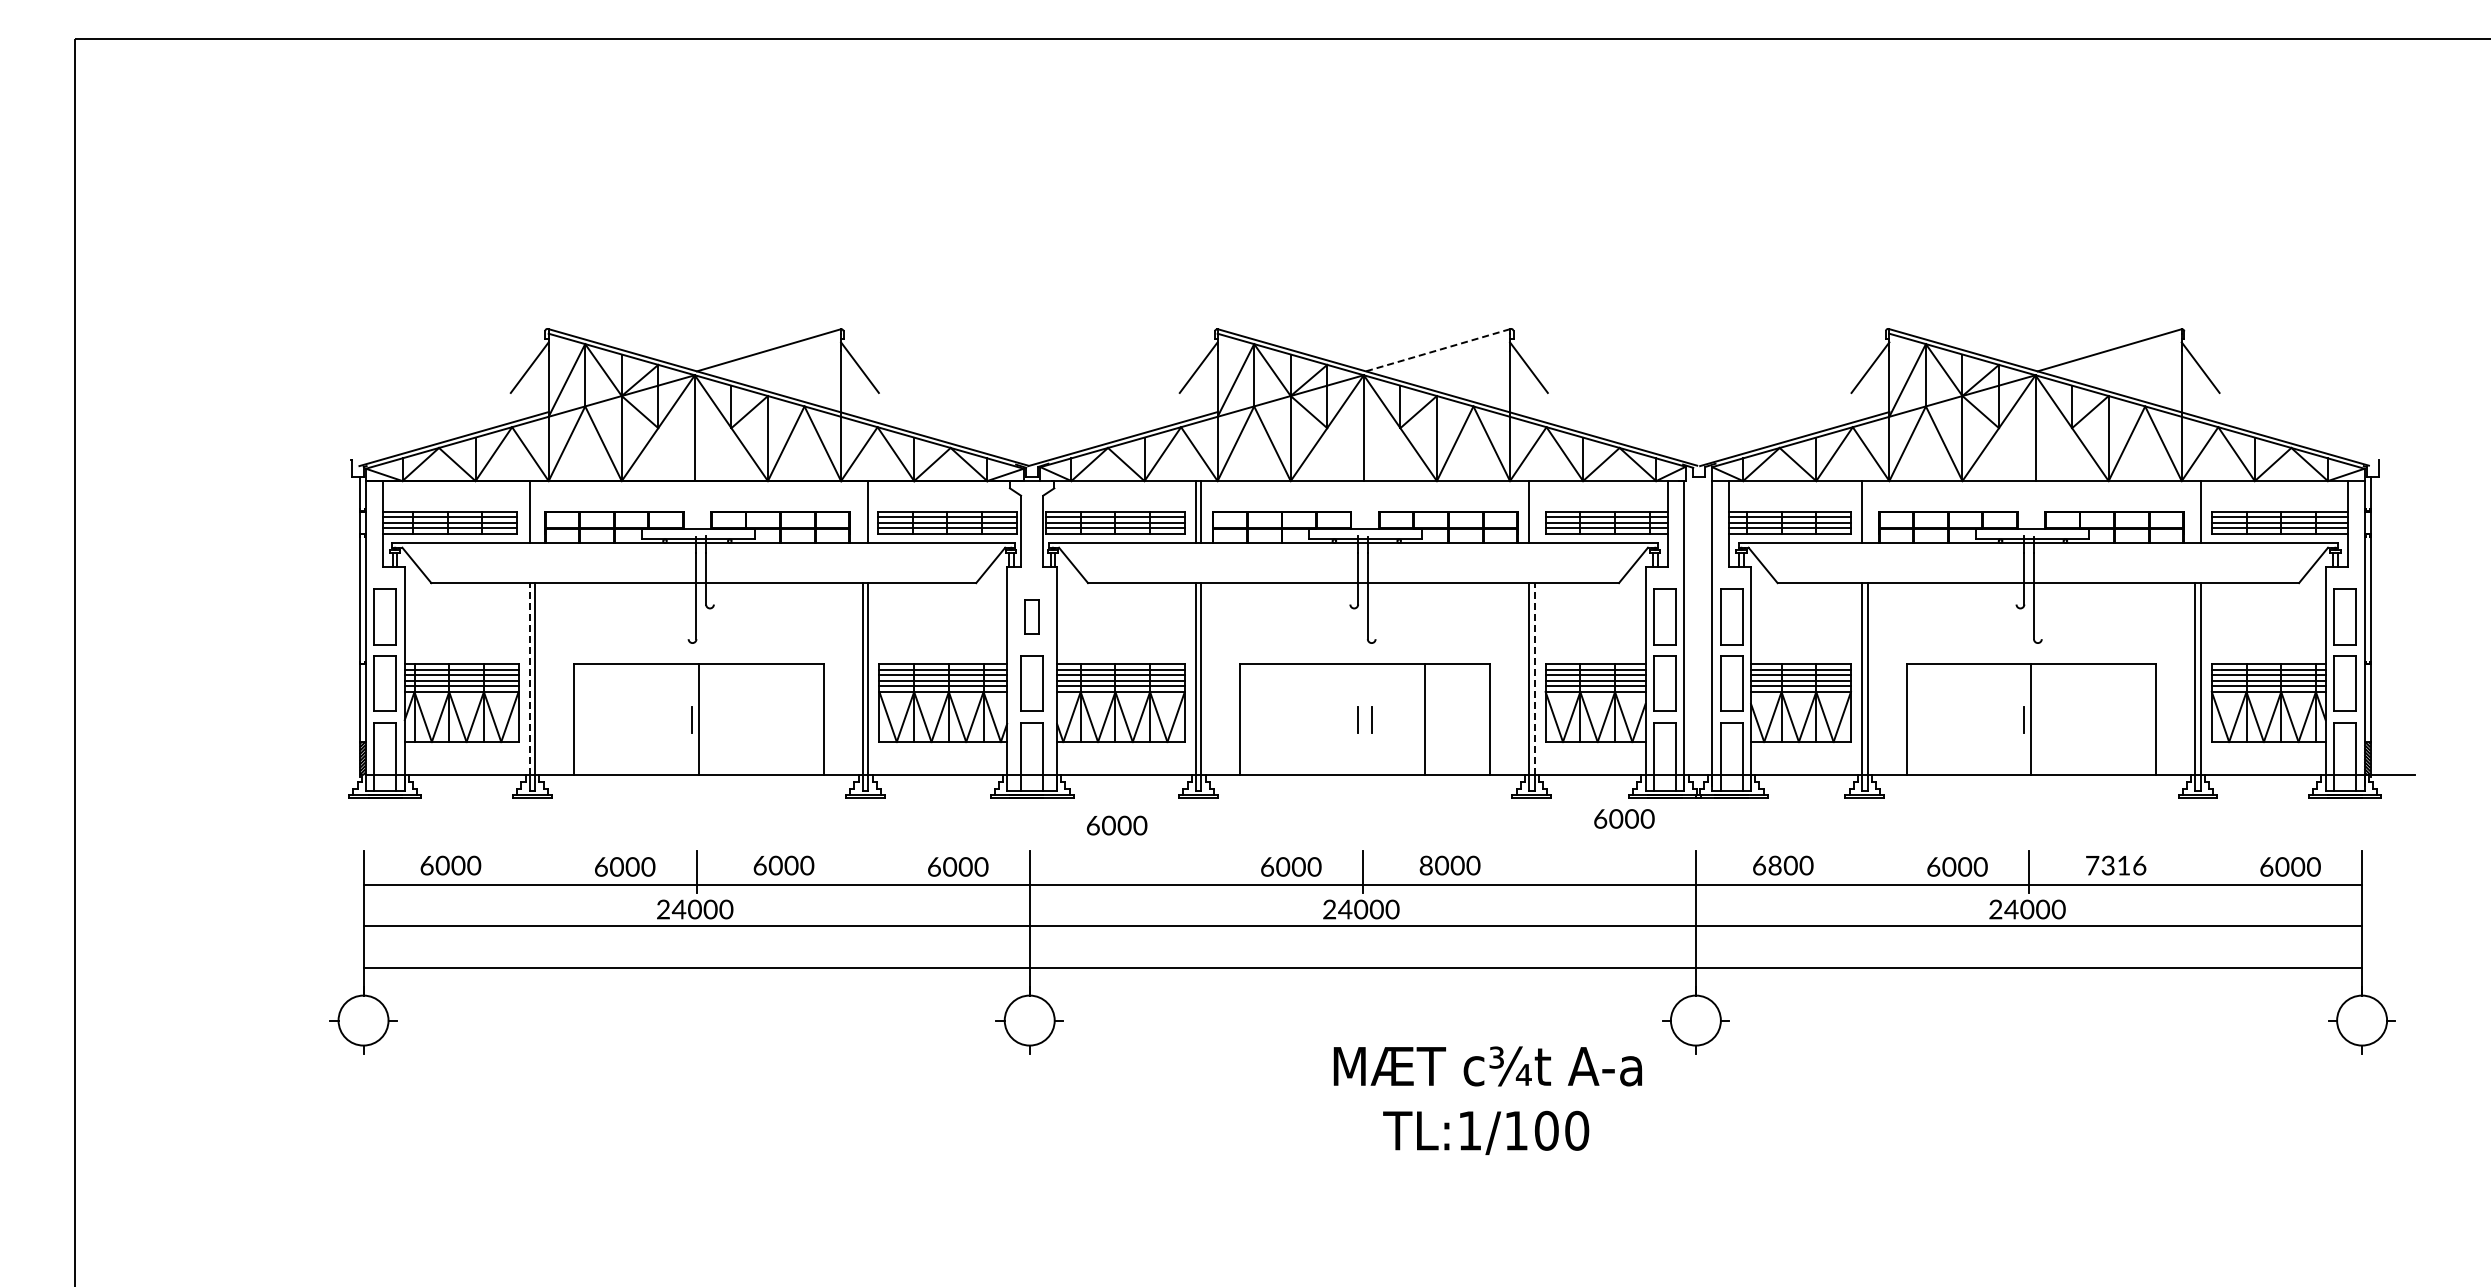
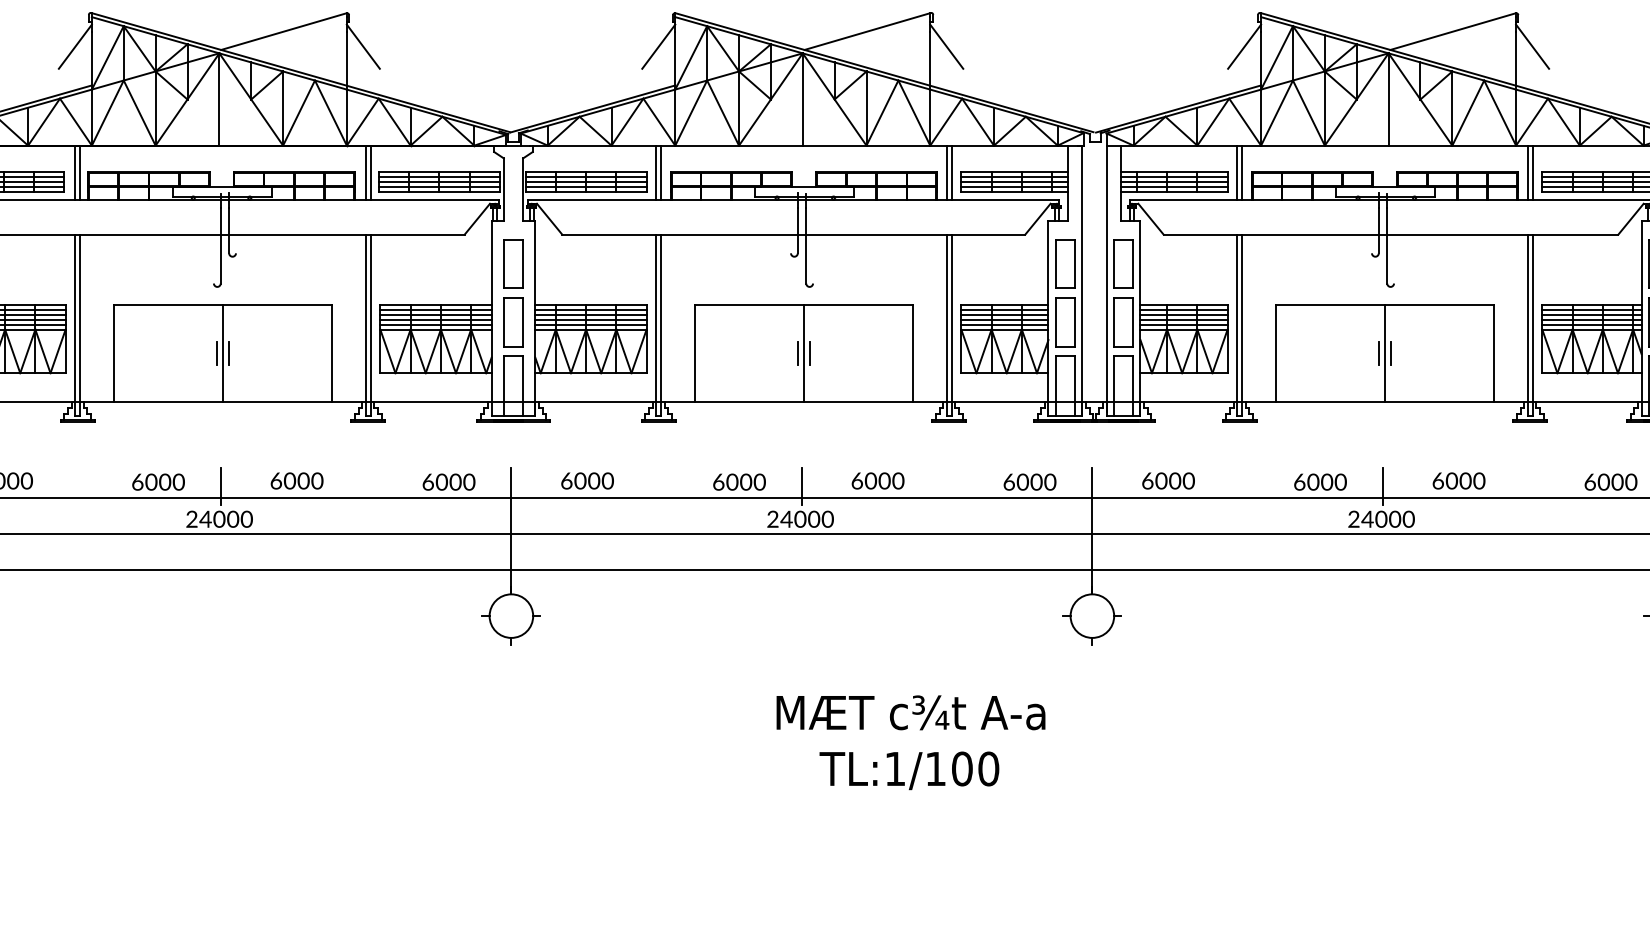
line: (1437, 350) -> (867, 31), dashed -> solid
line: (535, 512) -> (80, 173), added
line: (862, 512) -> (365, 173), added
line: (1534, 512) -> (951, 173), added
line: (1867, 512) -> (1242, 173), added
line: (2195, 512) -> (1528, 173), added
part: (1031, 616) -> (512, 263), size x1.67
line: (529, 678) -> (75, 317), dashed -> solid
line: (1534, 678) -> (951, 317), dashed -> solid
line: (706, 719) -> (229, 353), added
line: (1425, 719) -> (804, 353), moved
line: (2038, 719) -> (1391, 353), added
text: (1624, 818) -> (1030, 481), moved
text: (1117, 825) -> (587, 480), moved
text: (1425, 864) -> (856, 480), 8000 -> 6000
text: (1775, 865) -> (1161, 480), 6800 -> 6000
text: (2116, 865) -> (1459, 480), 7316 -> 6000
text: (1487, 1100) -> (910, 742), moved

